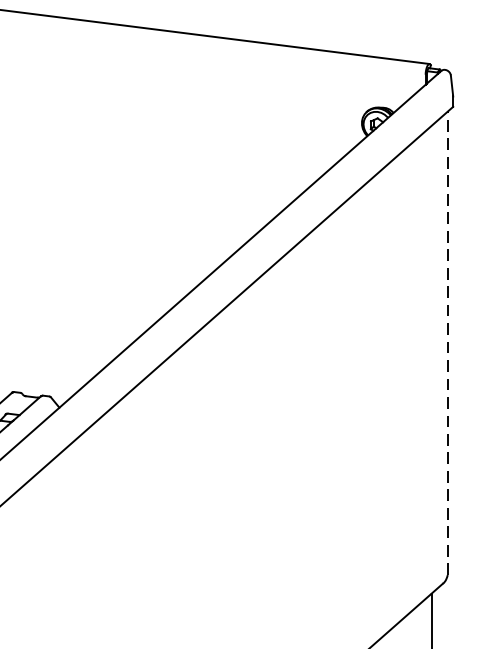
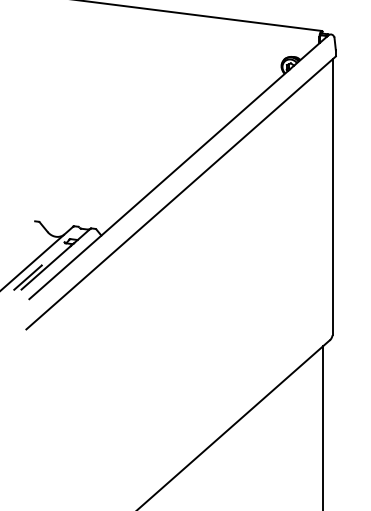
line: (447, 343) -> (332, 197), dashed -> solid

